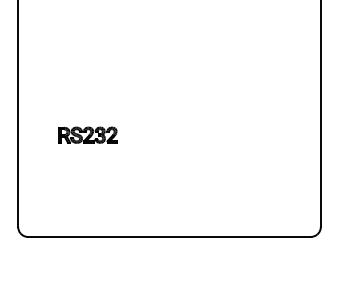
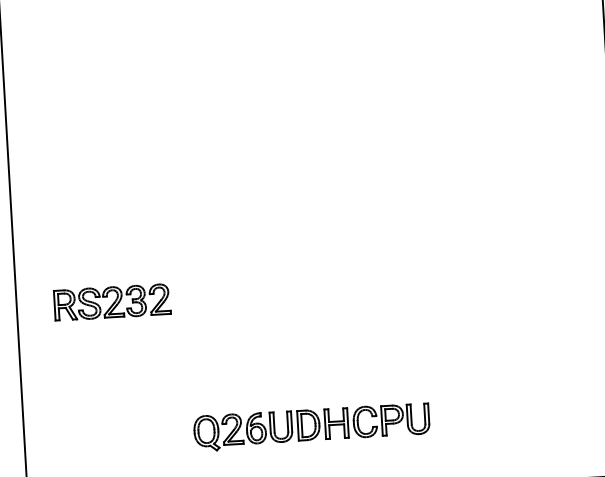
part: (87, 134) -> (110, 301), moved
part: (162, 203) -> (311, 427), added

